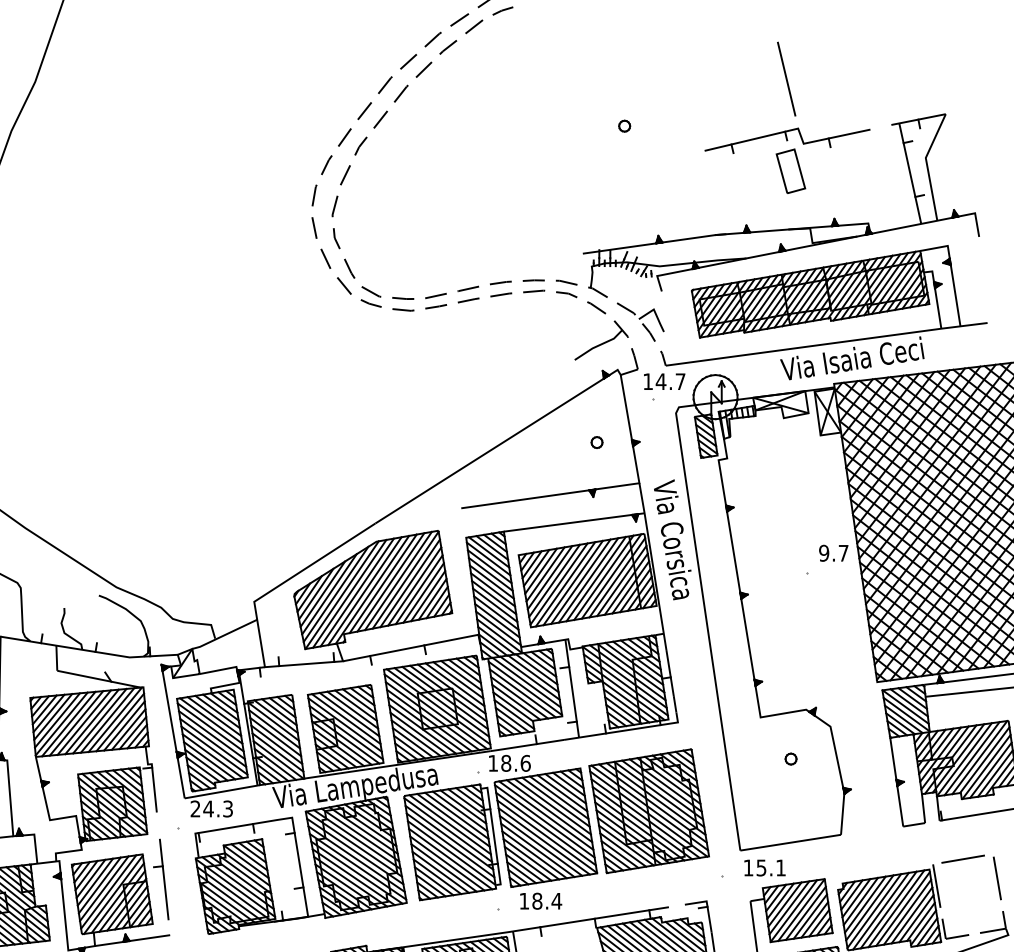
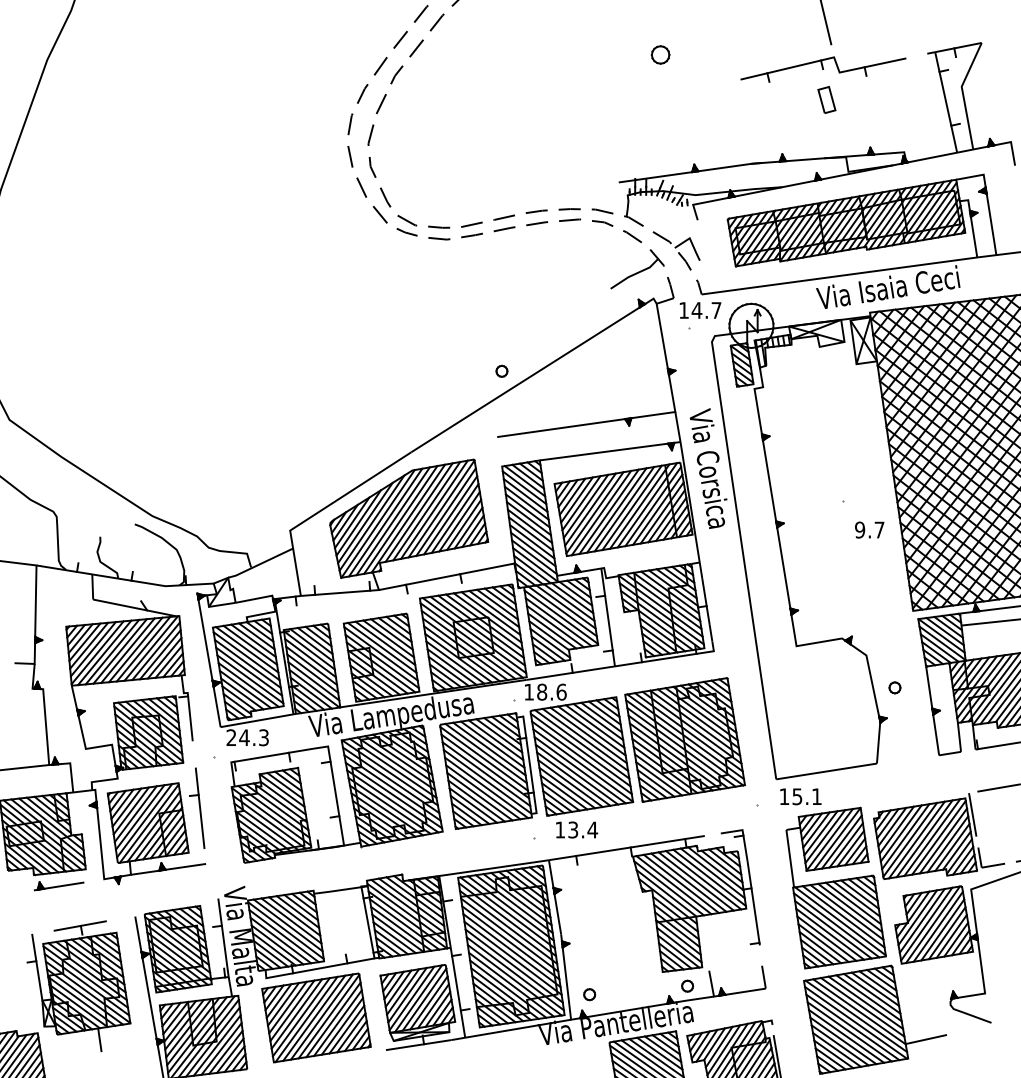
part: (624, 125) -> (660, 54), size x1.6
part: (790, 170) -> (826, 99), size x0.6
part: (596, 441) -> (501, 370), moved
text: (833, 552) -> (869, 529), moved
part: (790, 758) -> (894, 687), moved
text: (537, 900) -> (573, 829), 18.4 -> 13.4

